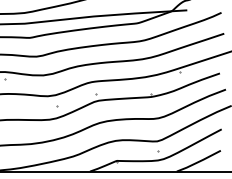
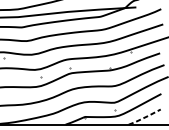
line: (199, 161) -> (145, 117), solid -> dashed

